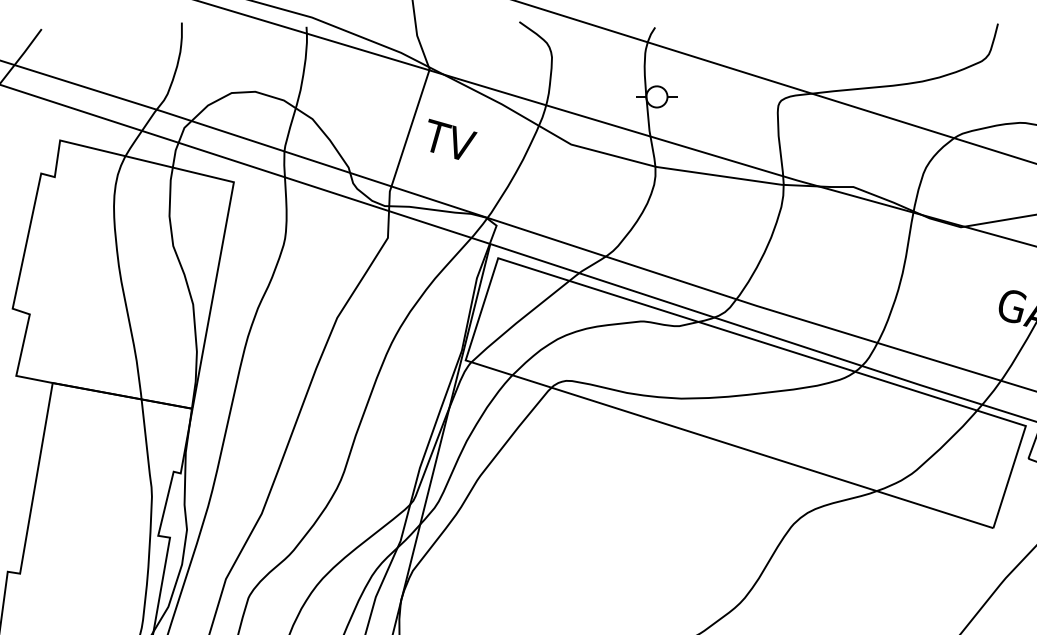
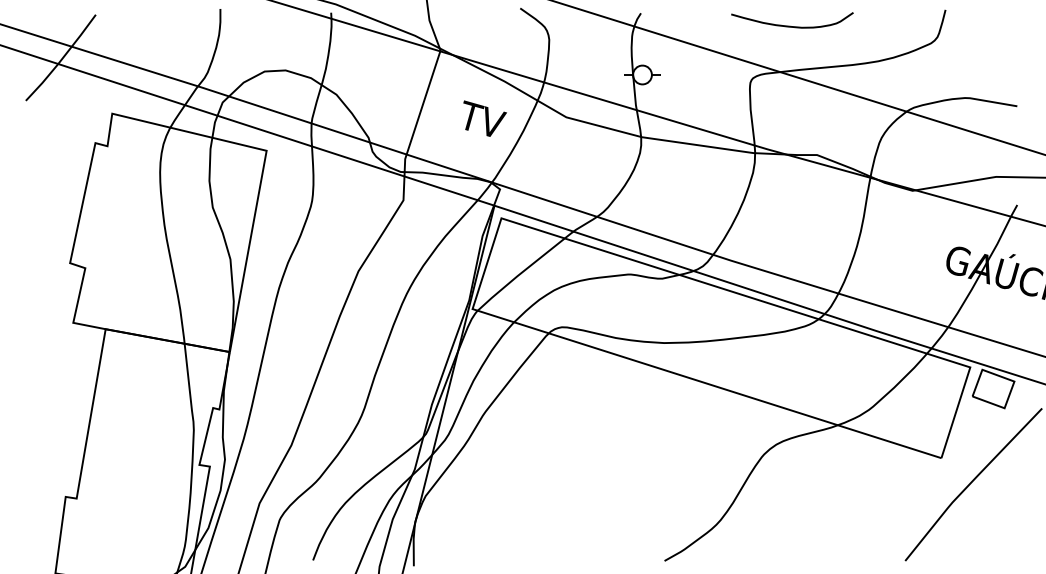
curve: (823, 41) -> (790, 25), added
text: (452, 139) -> (484, 118), moved

